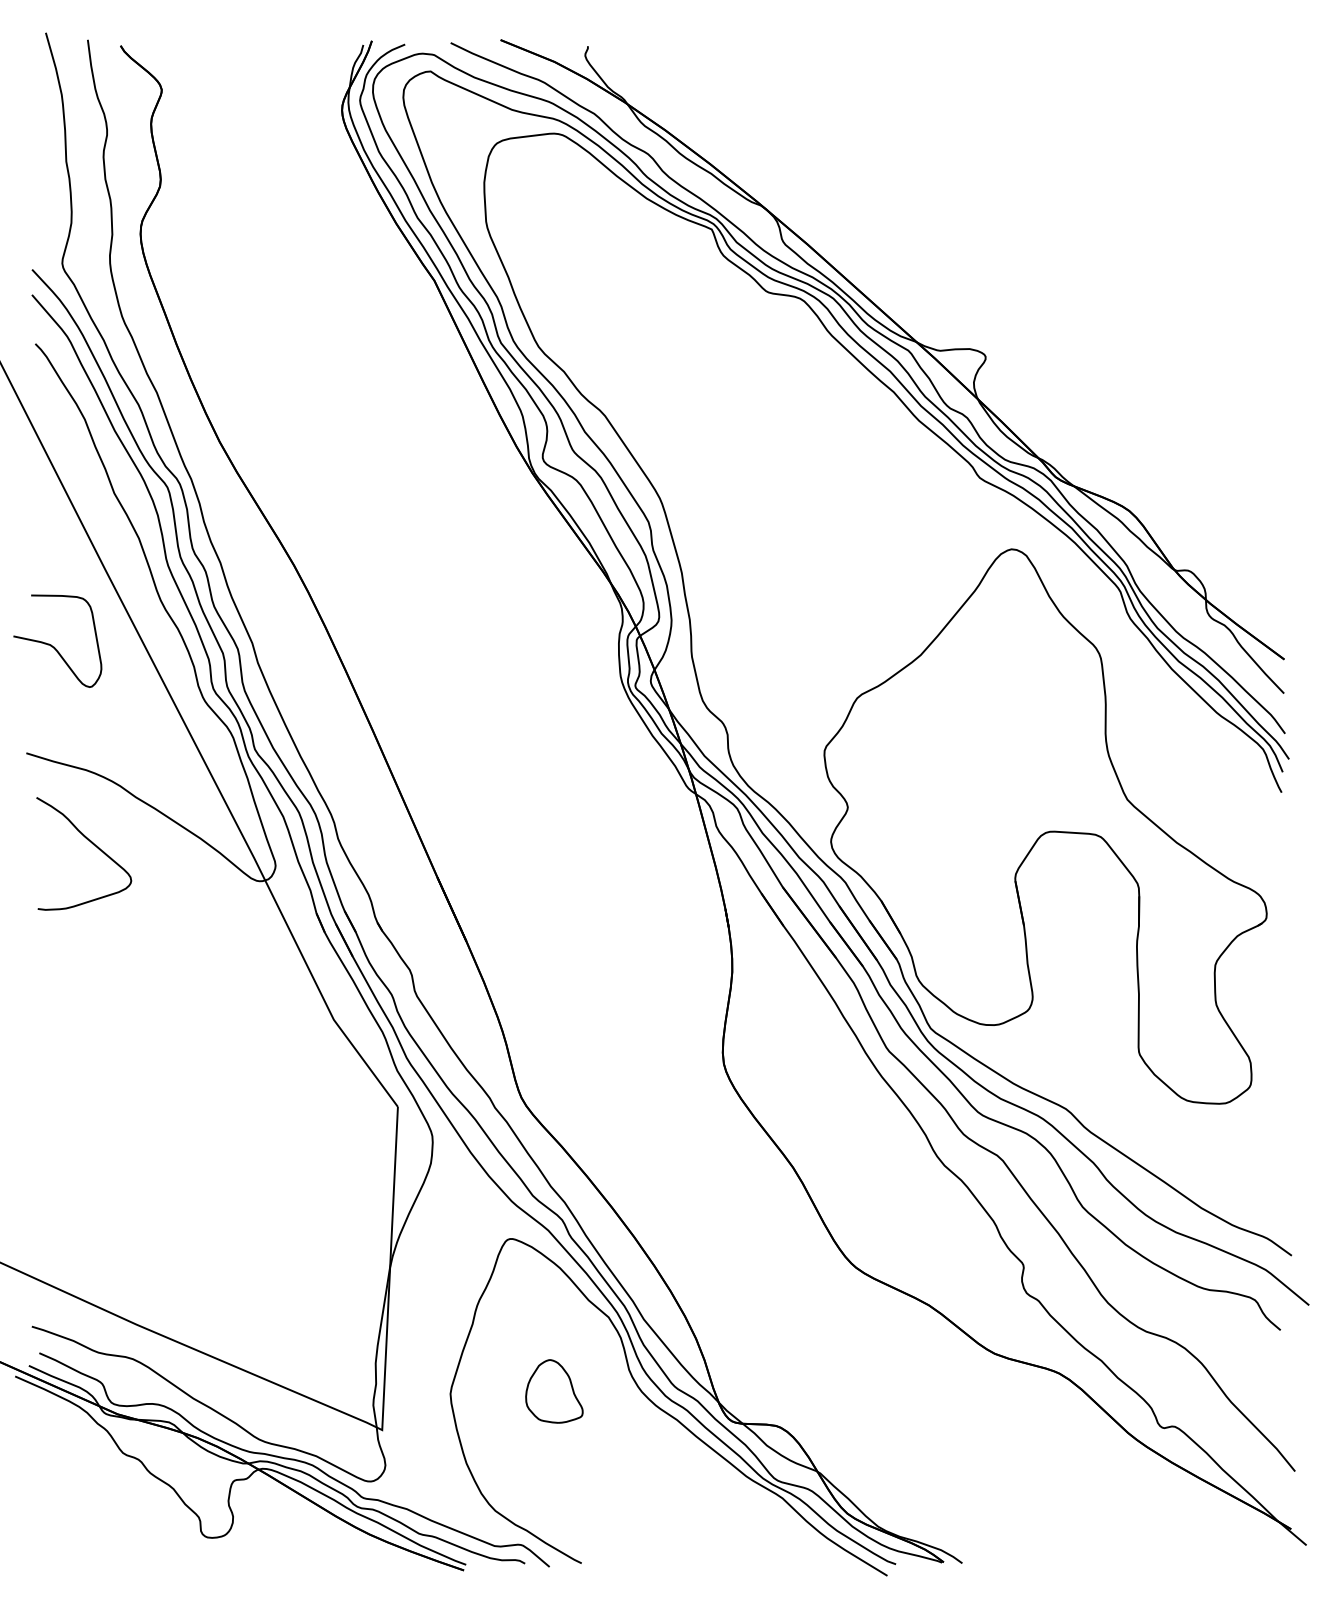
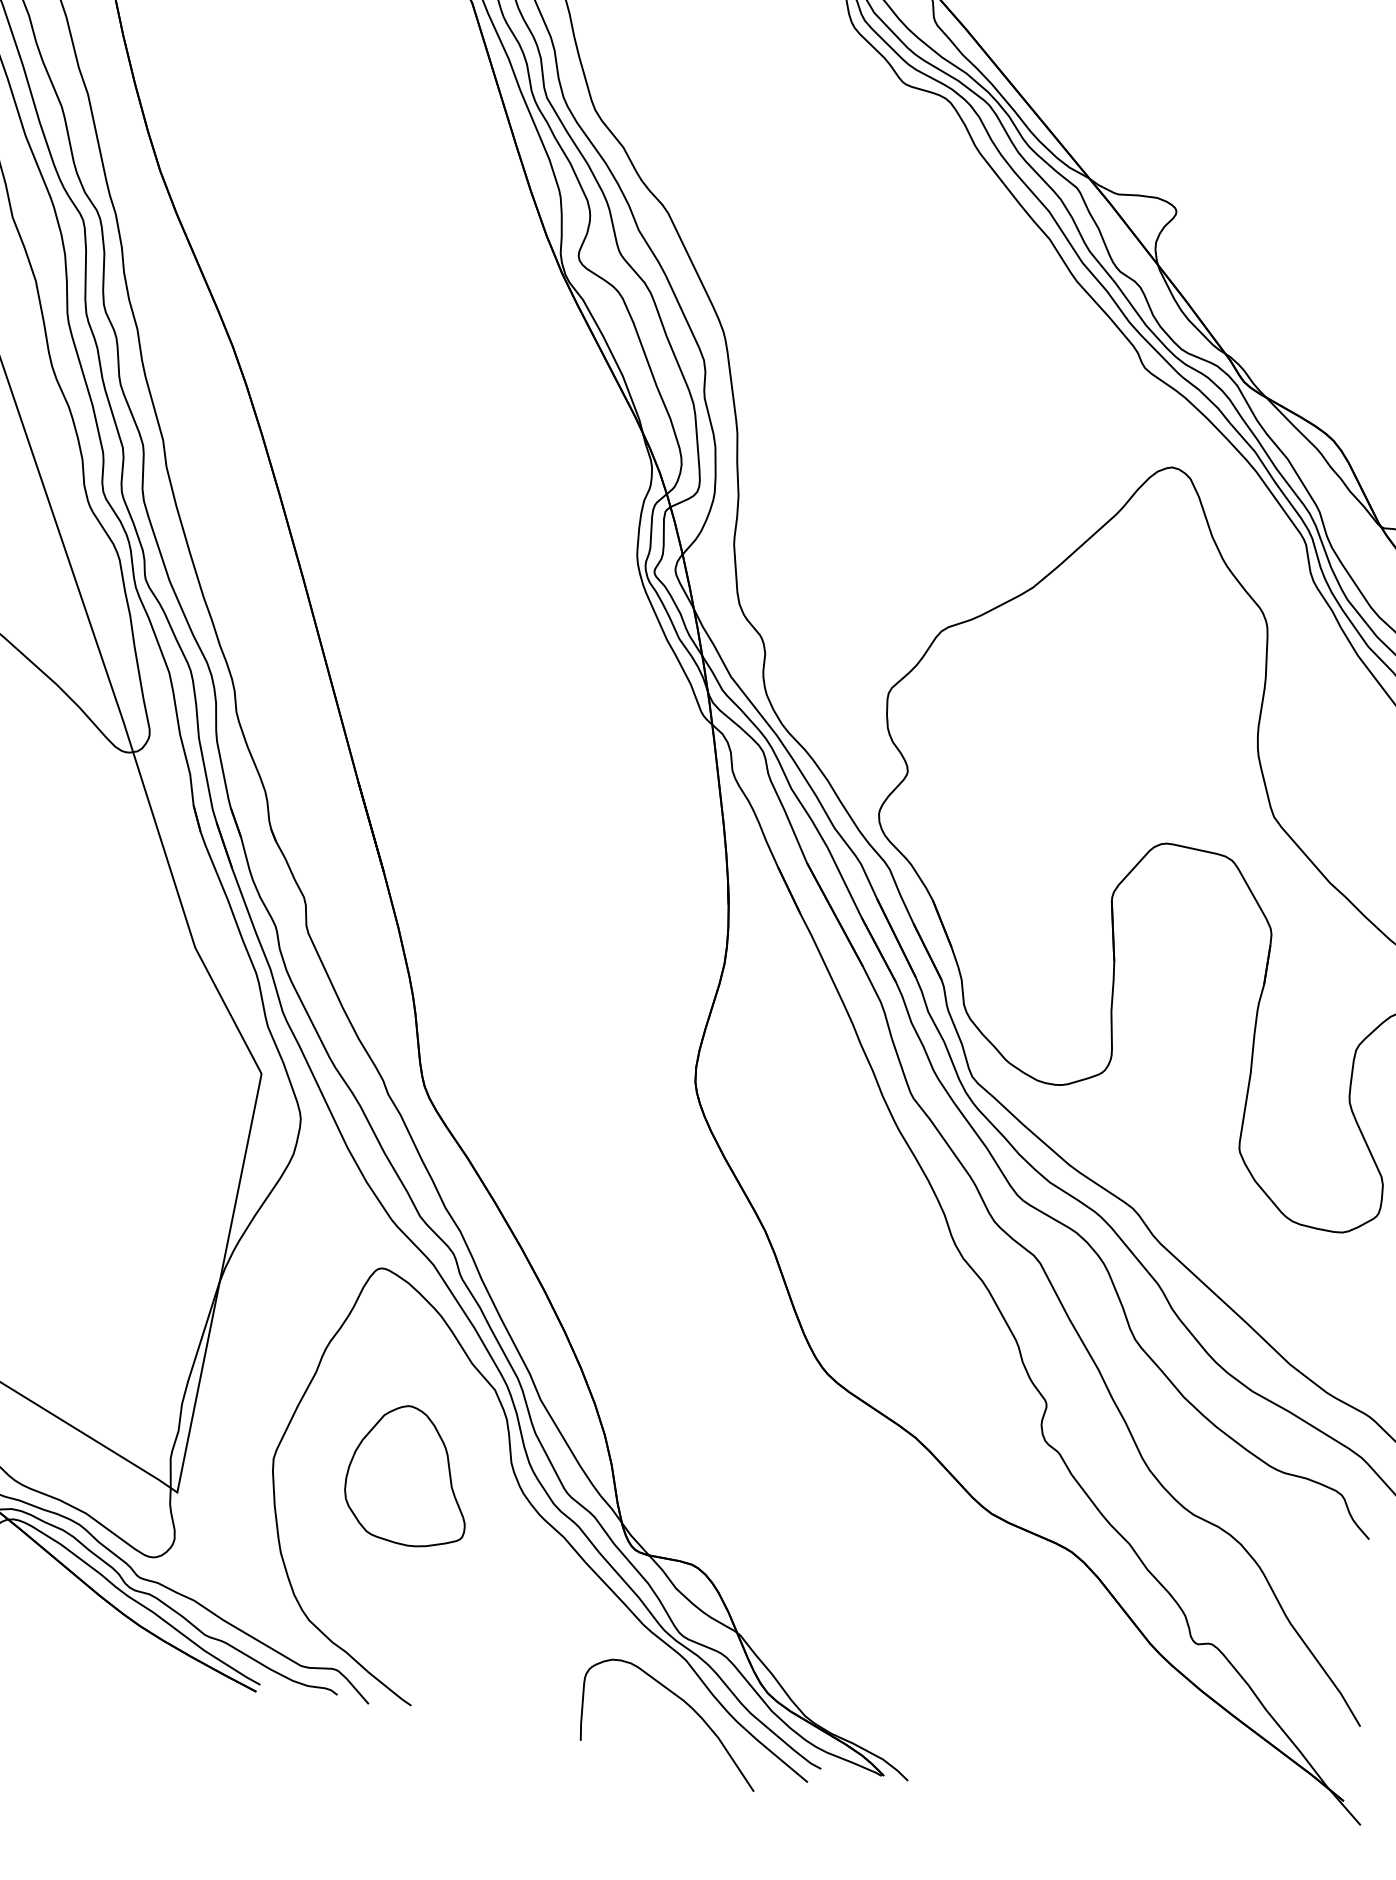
part: (554, 1391) -> (409, 1476), size x1.67
curve: (785, 1530) -> (683, 1703), added

